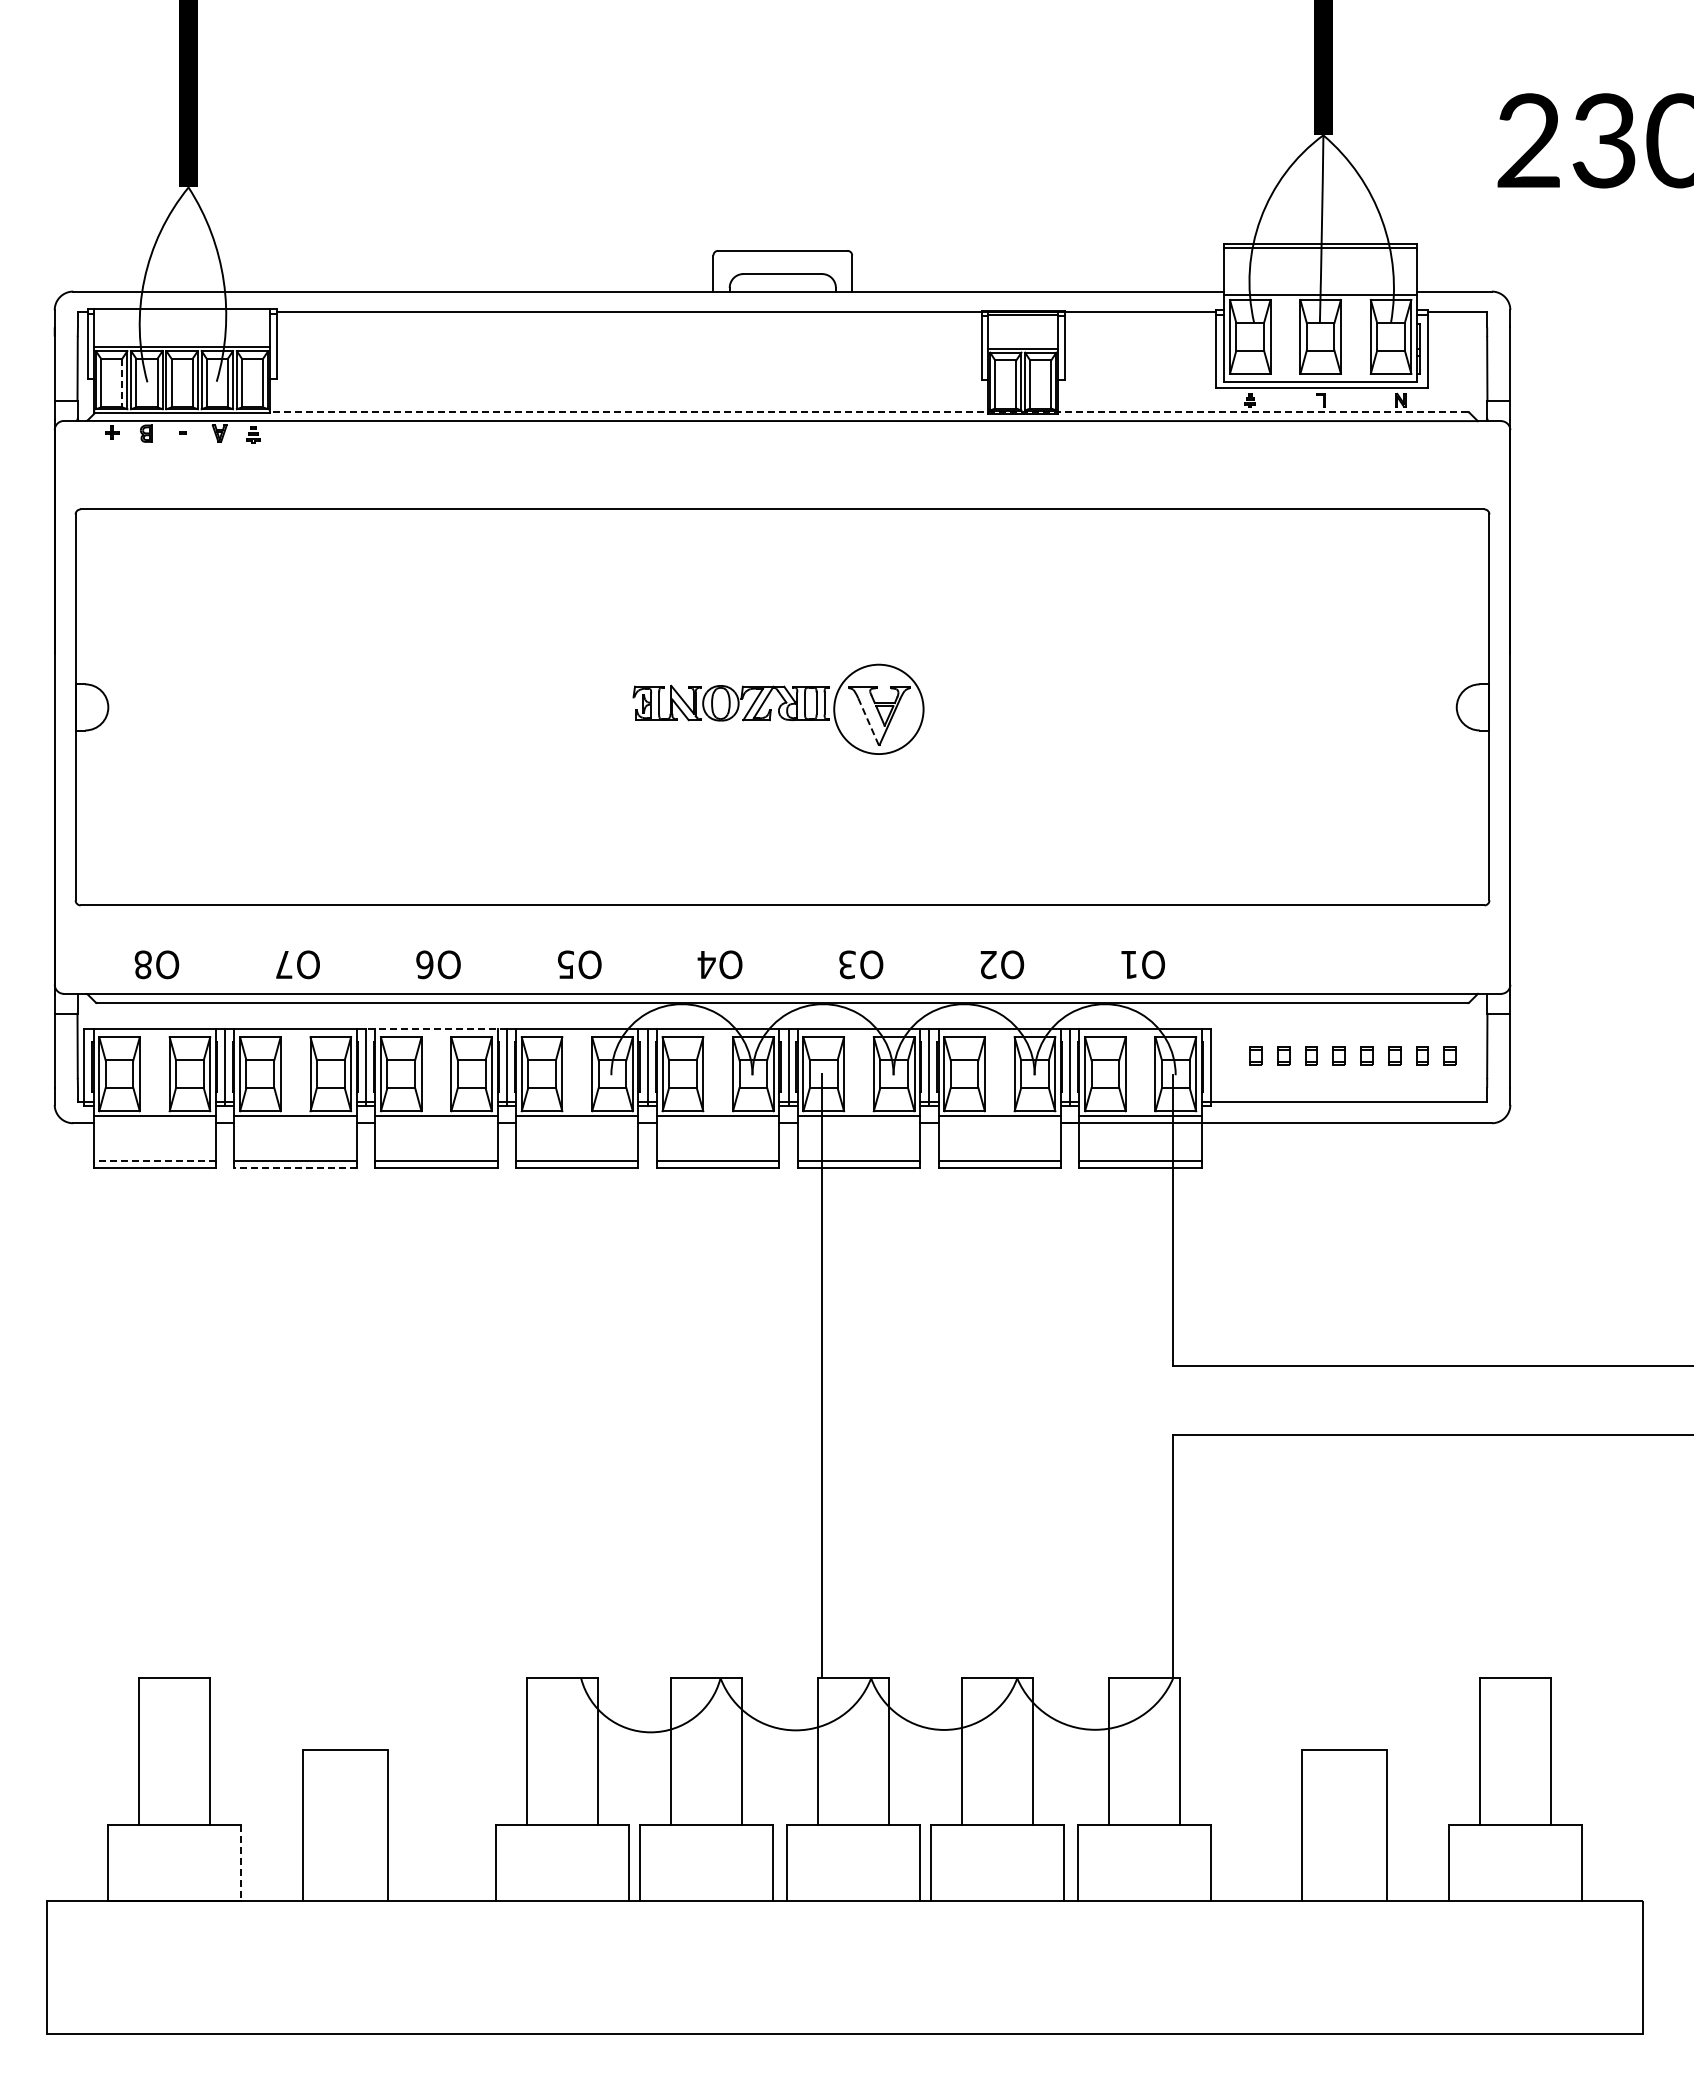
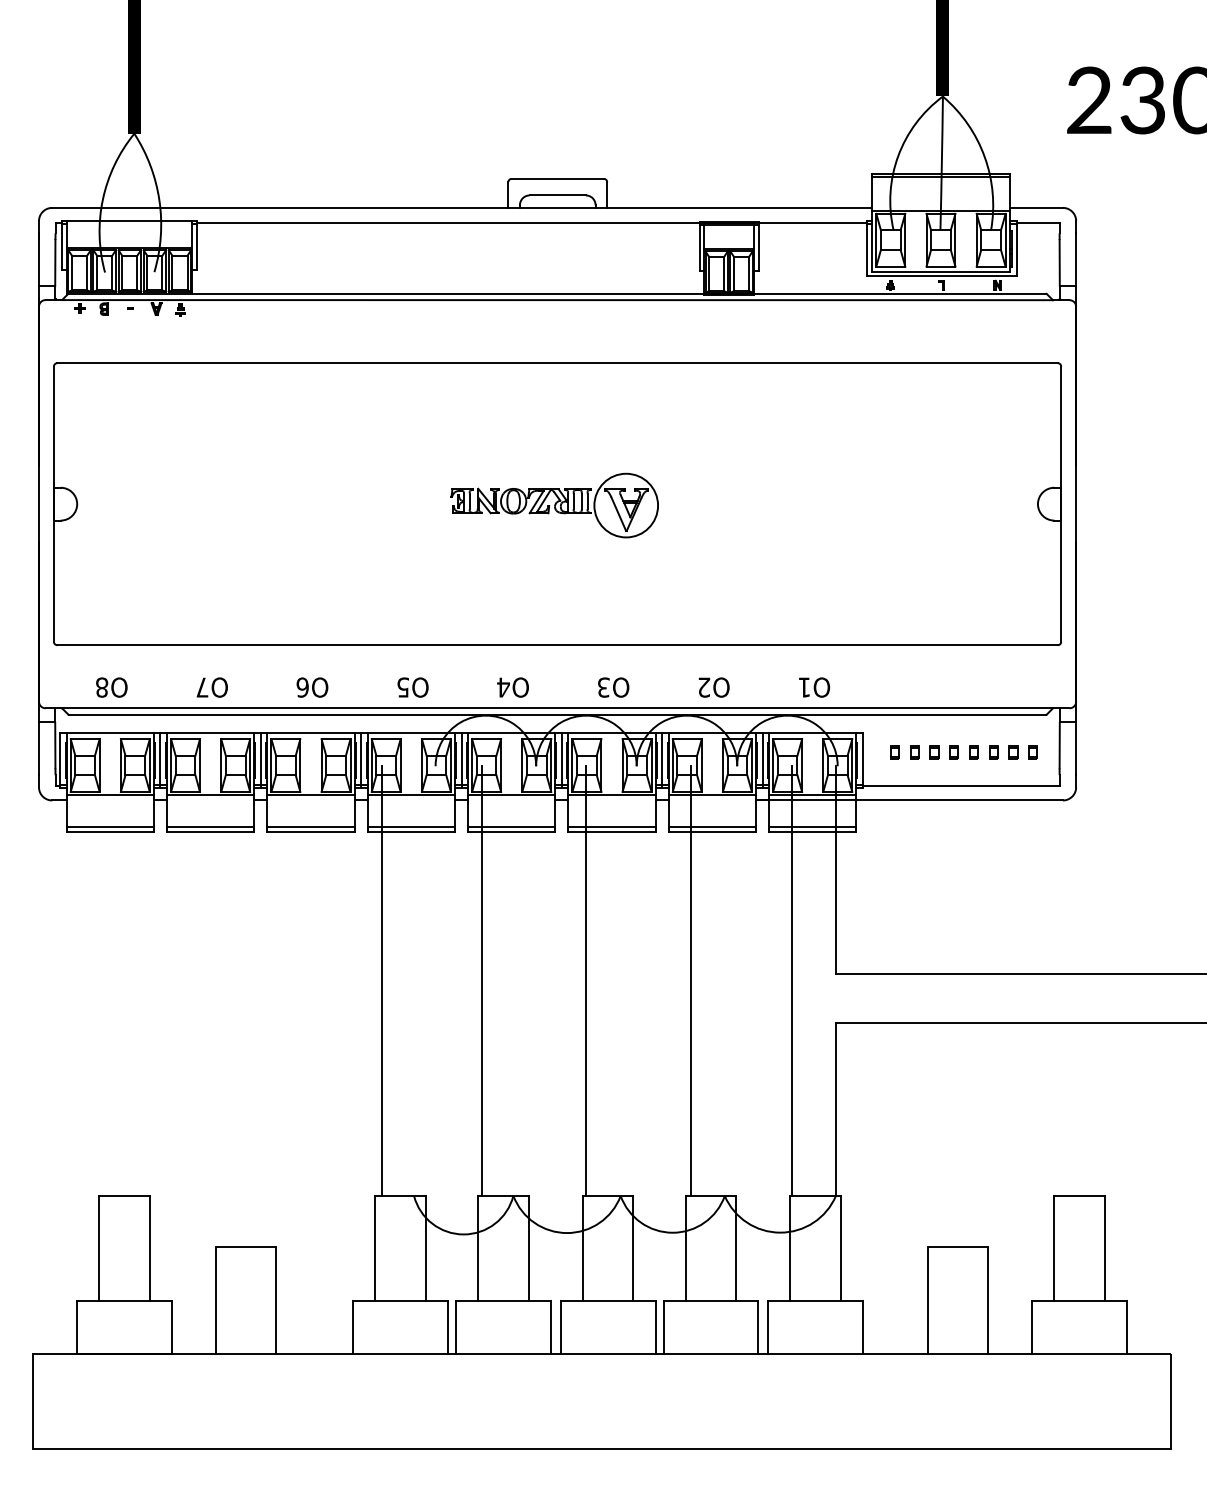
line: (122, 383) -> (87, 273), dashed -> solid
line: (868, 411) -> (618, 293), dashed -> solid
line: (868, 721) -> (618, 514), dashed -> solid
line: (436, 1028) -> (311, 732), dashed -> solid
line: (154, 1161) -> (110, 827), dashed -> solid
line: (295, 1167) -> (210, 831), dashed -> solid
line: (536, 1375) -> (382, 980), added
line: (676, 1375) -> (482, 980), added
line: (969, 1375) -> (690, 980), added
line: (1112, 1375) -> (792, 980), added
line: (241, 1863) -> (172, 1327), dashed -> solid

